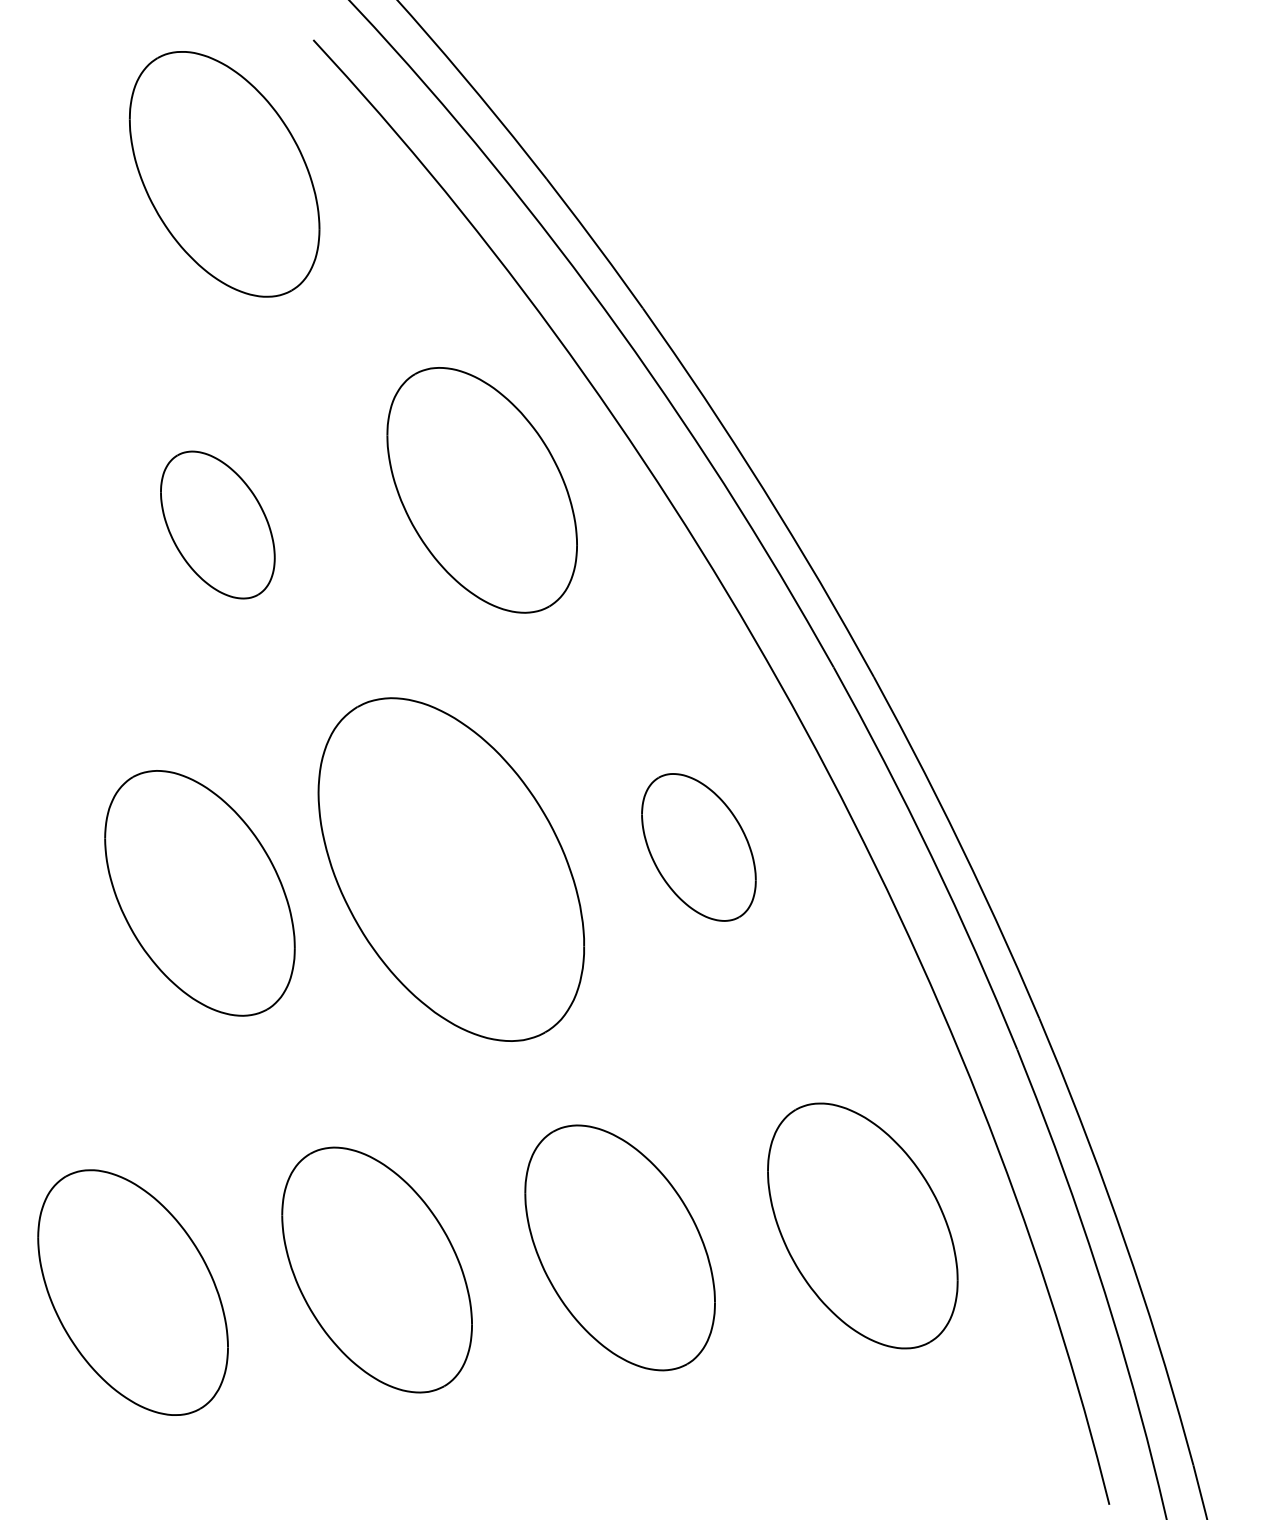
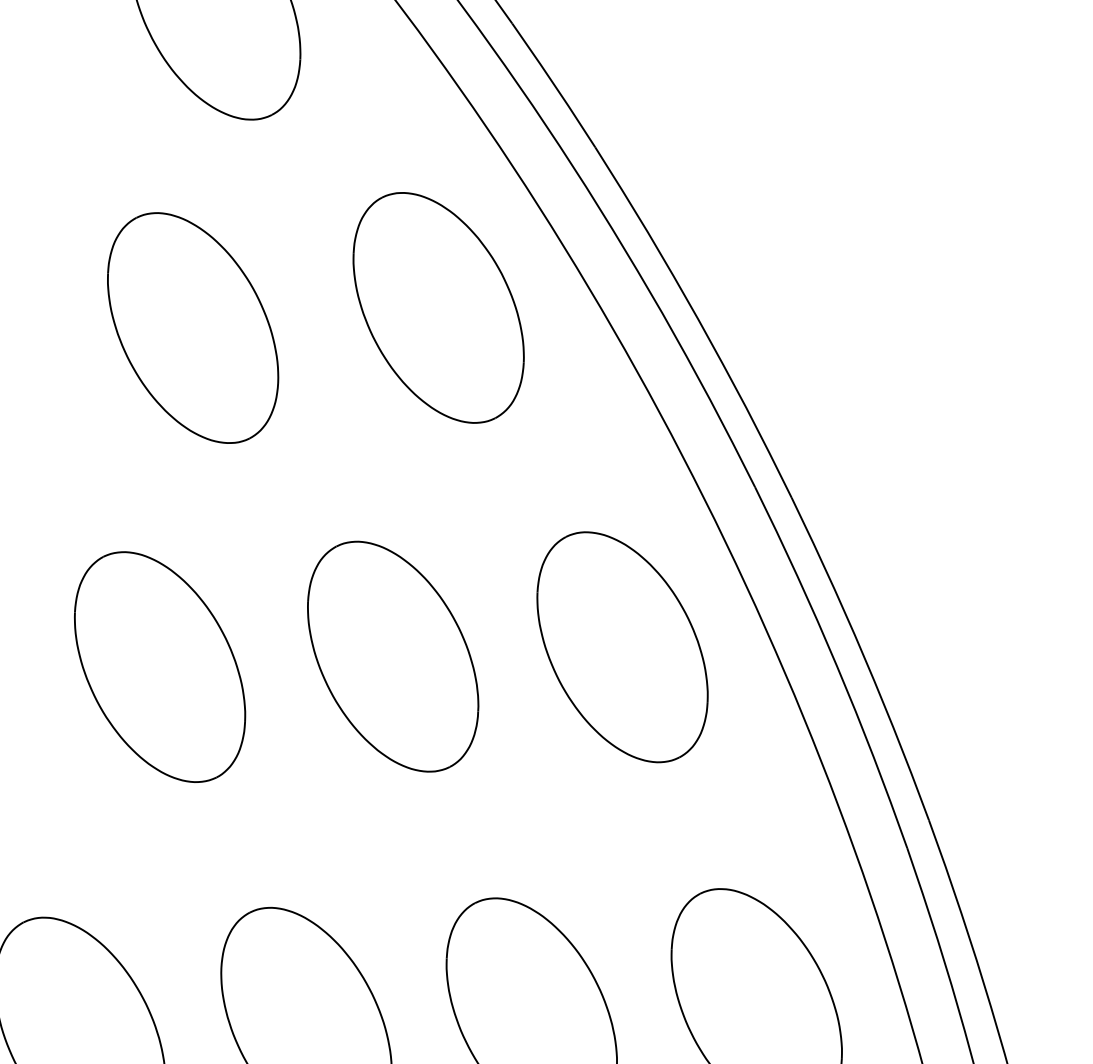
part: (217, 524) -> (192, 327), size x1.67
part: (698, 847) -> (622, 647), size x1.67
part: (451, 869) -> (393, 656), size x0.71

